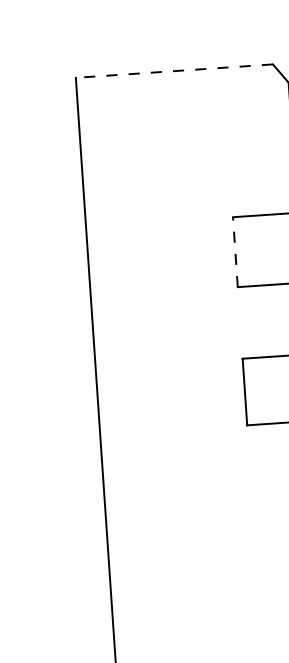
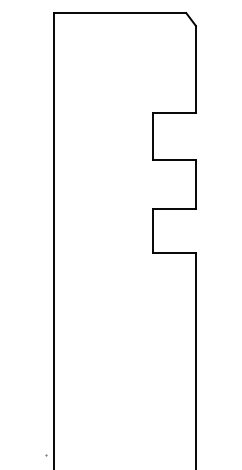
line: (173, 71) -> (119, 13), dashed -> solid
line: (235, 251) -> (152, 136), dashed -> solid

